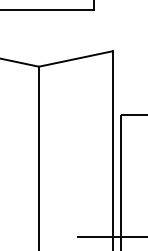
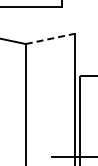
line: (76, 58) -> (50, 38), solid -> dashed

